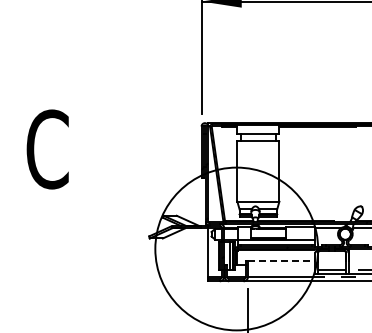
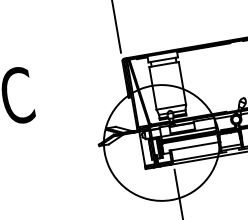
line: (281, 261) -> (194, 146), dashed -> solid

